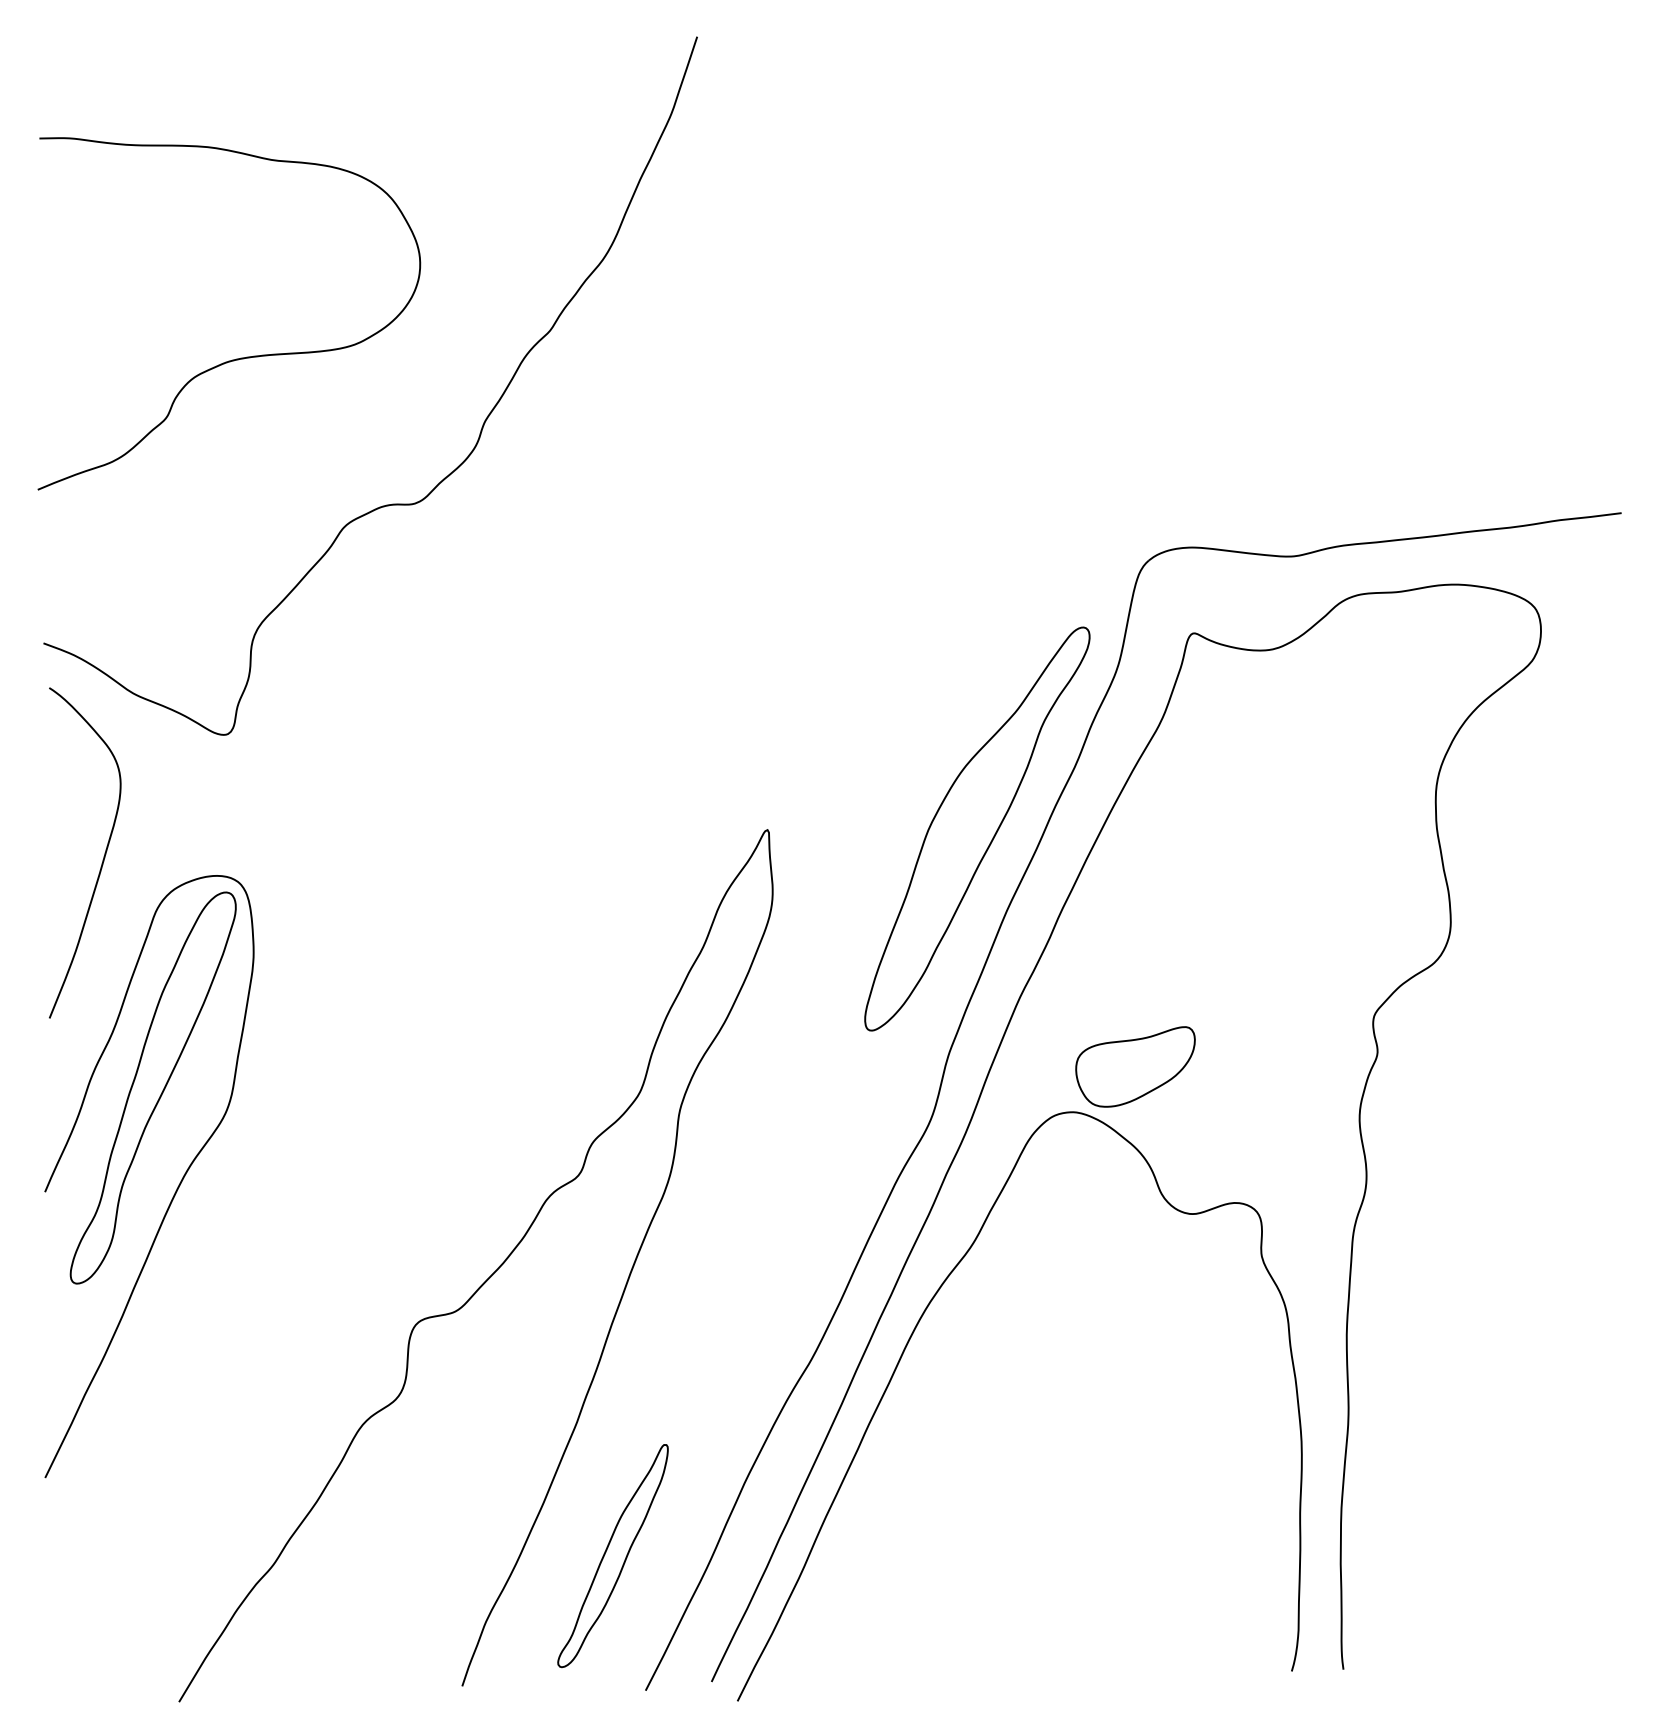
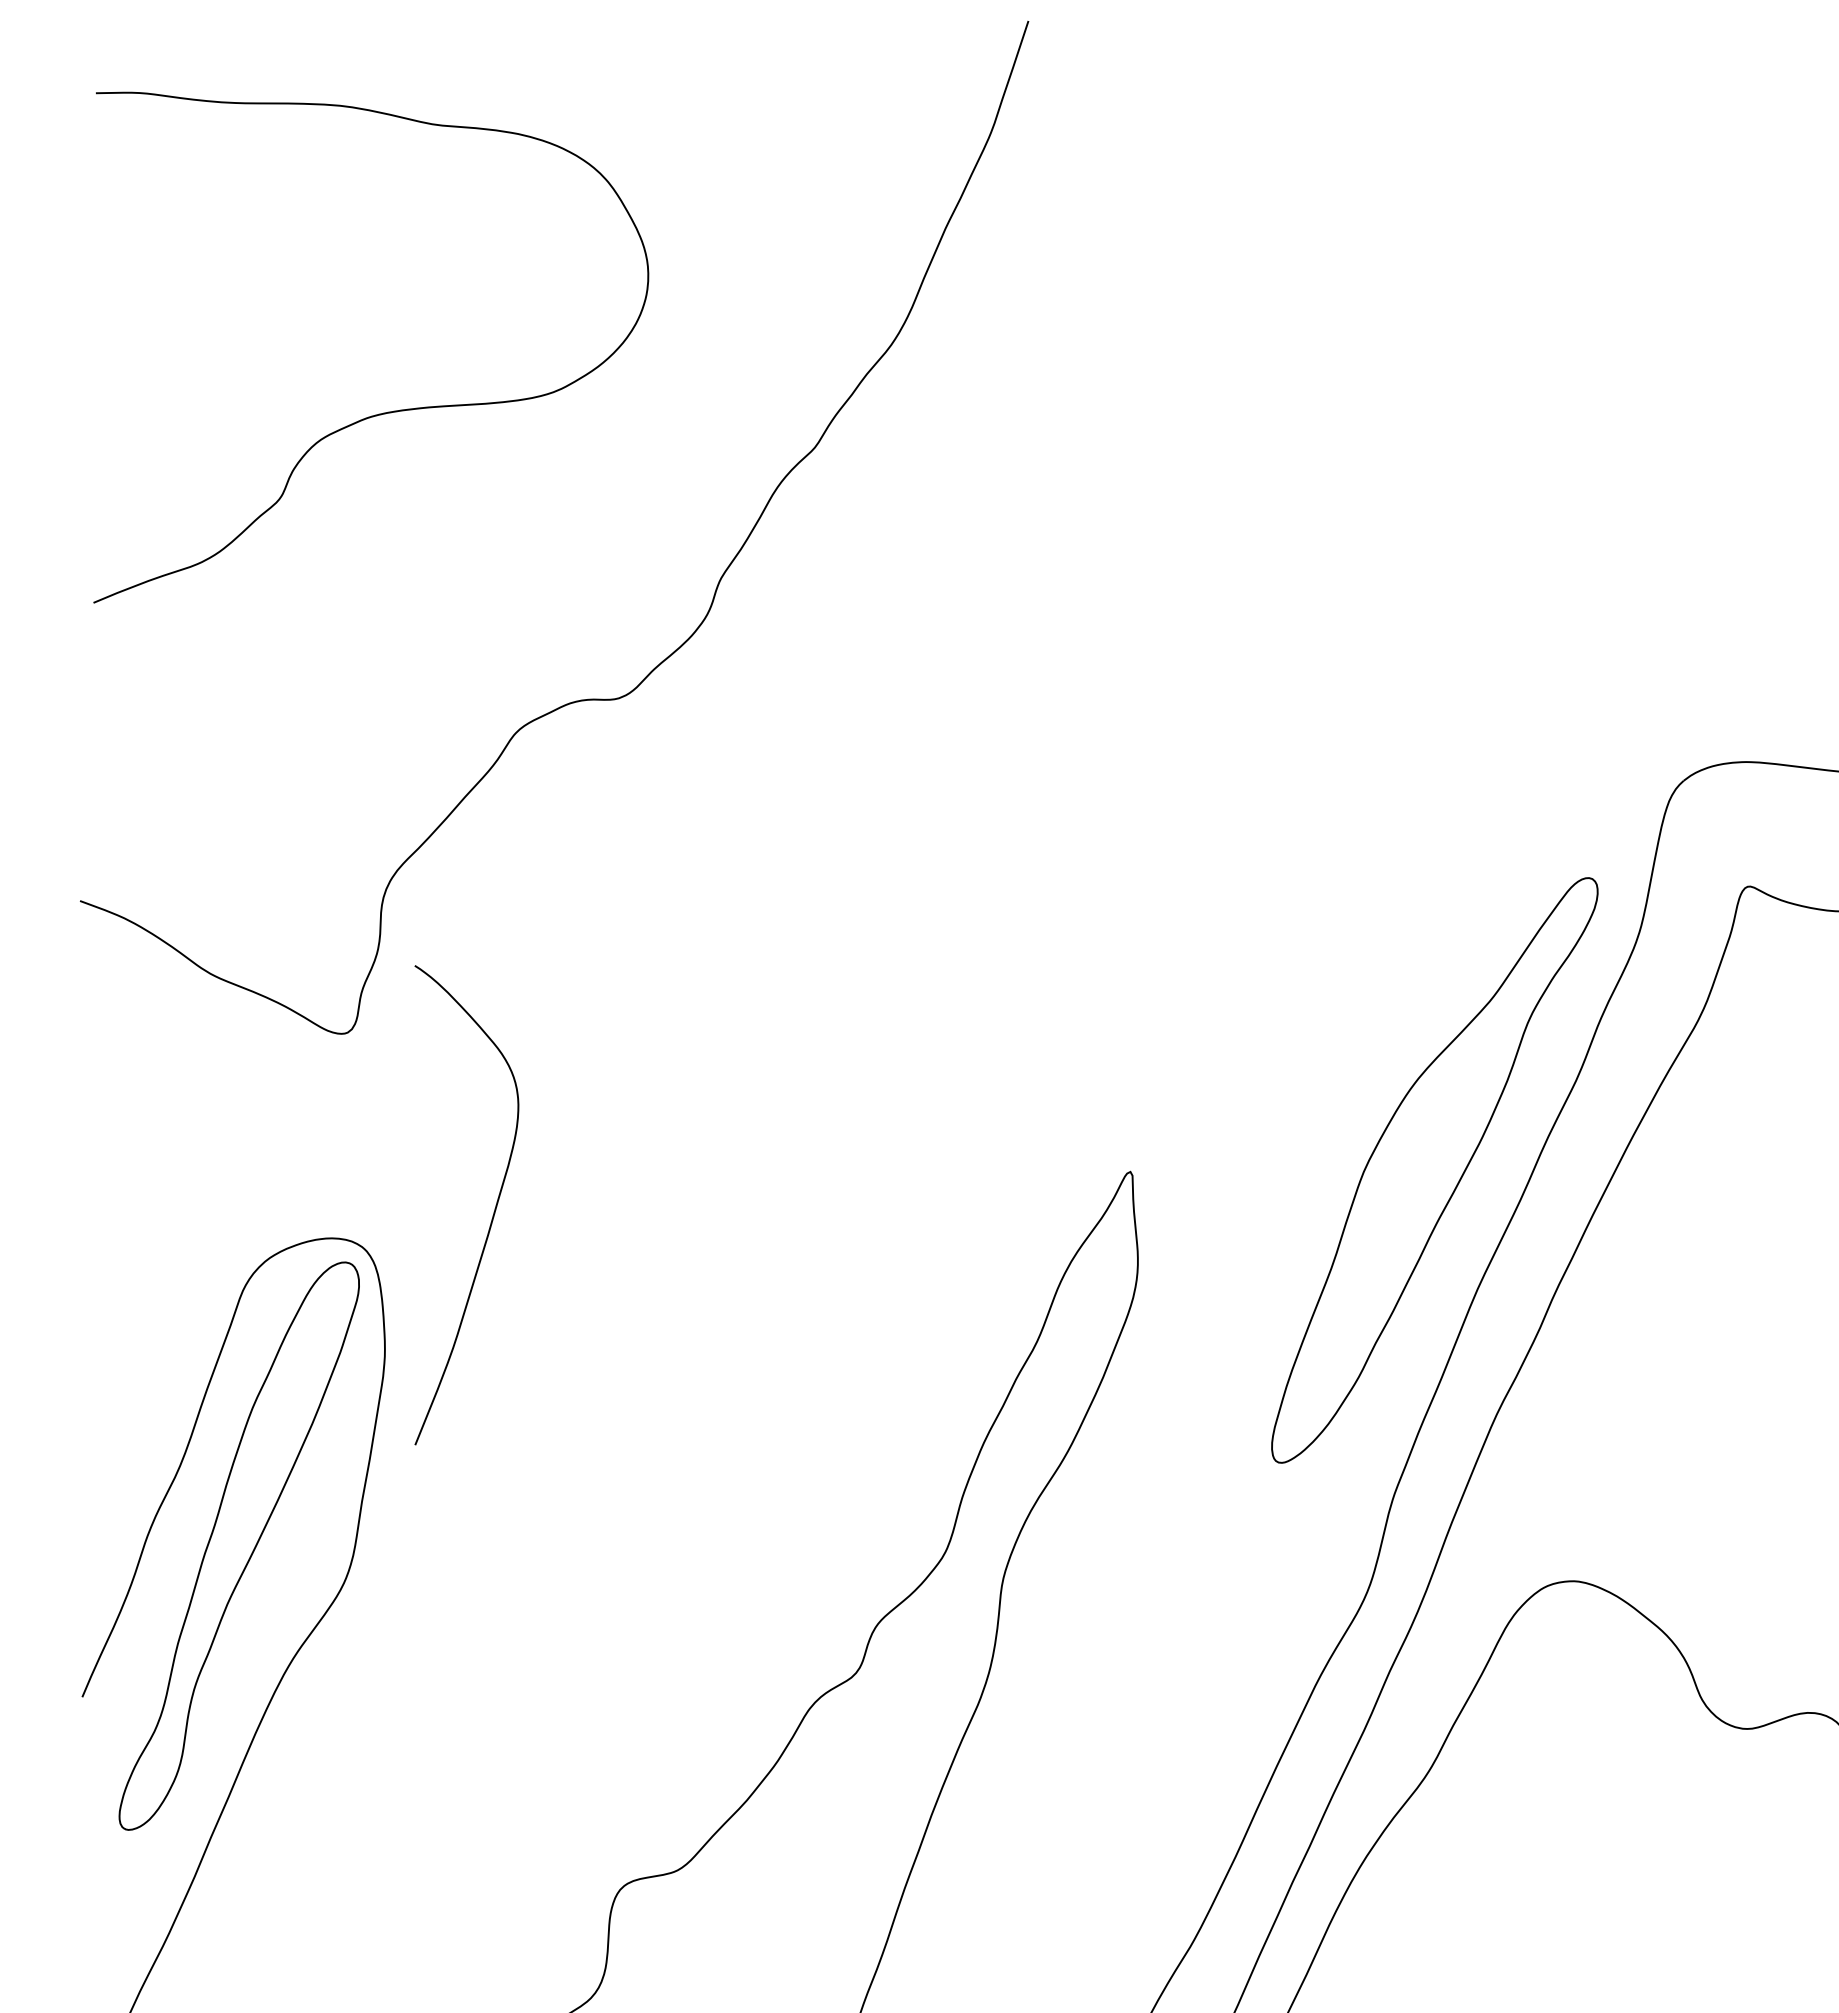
curve: (240, 357) -> (387, 410), moved
curve: (102, 859) -> (492, 1214), moved
part: (1135, 1066) -> (1664, 1514), removed

